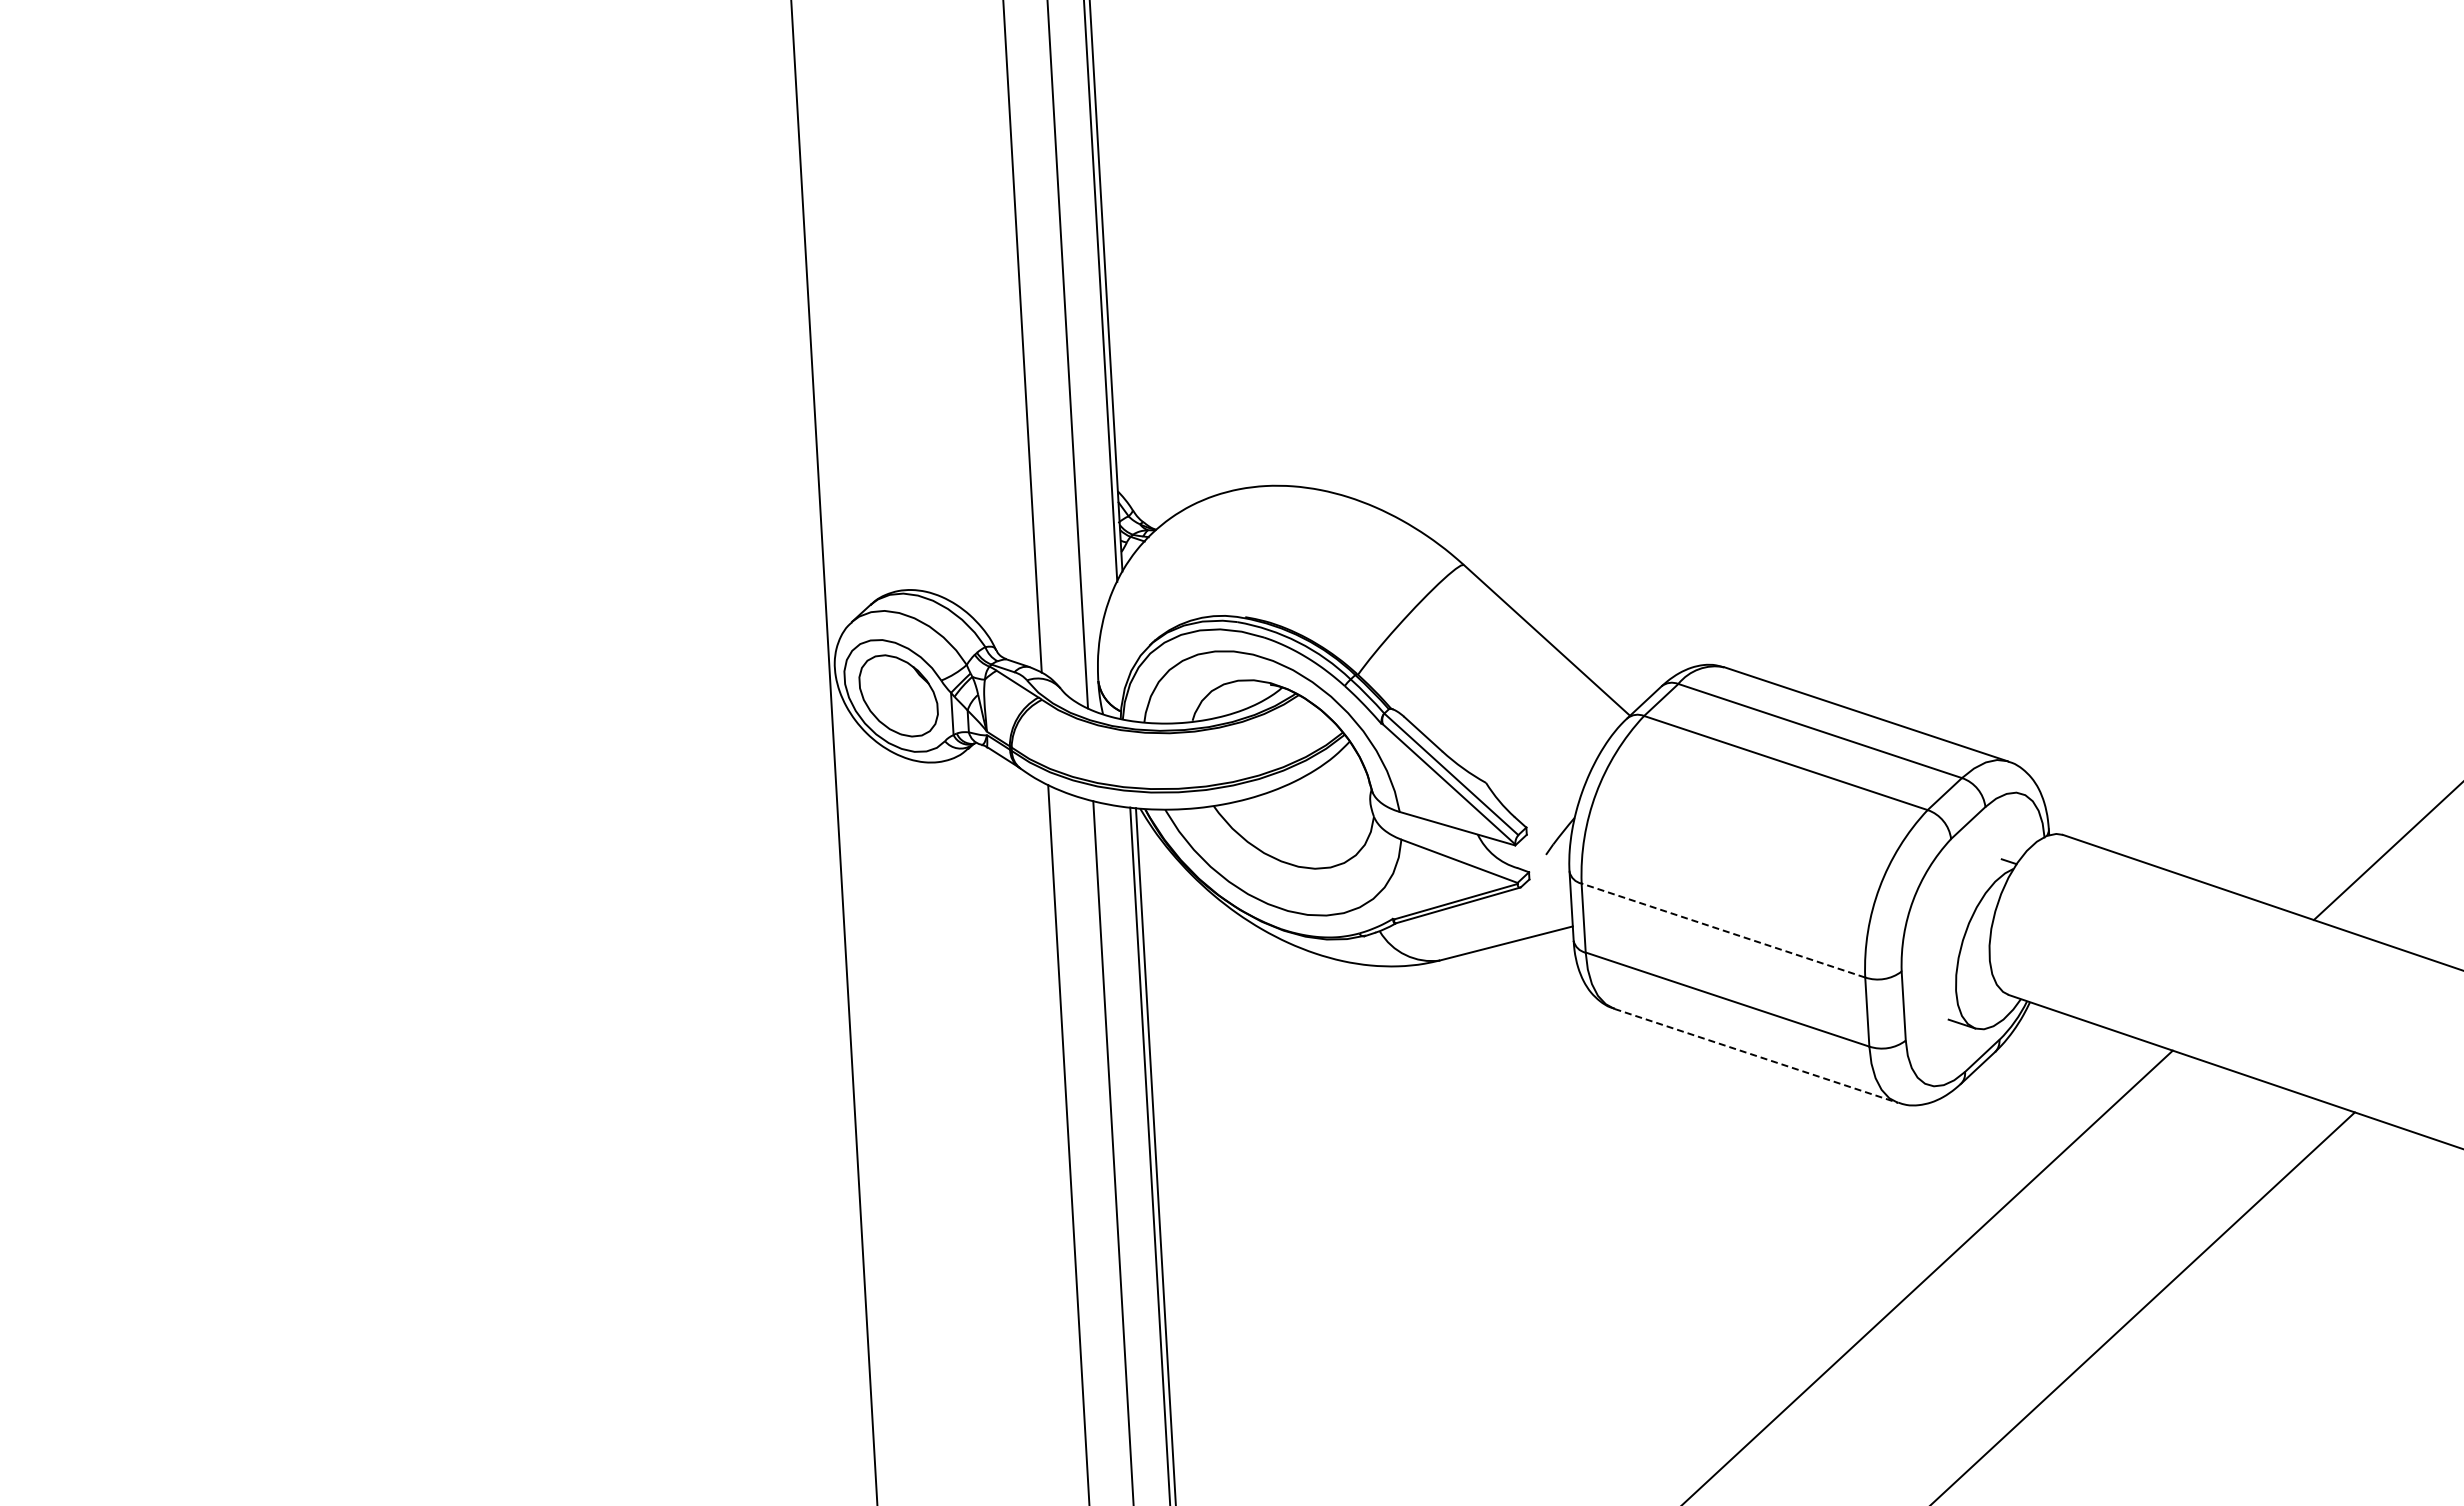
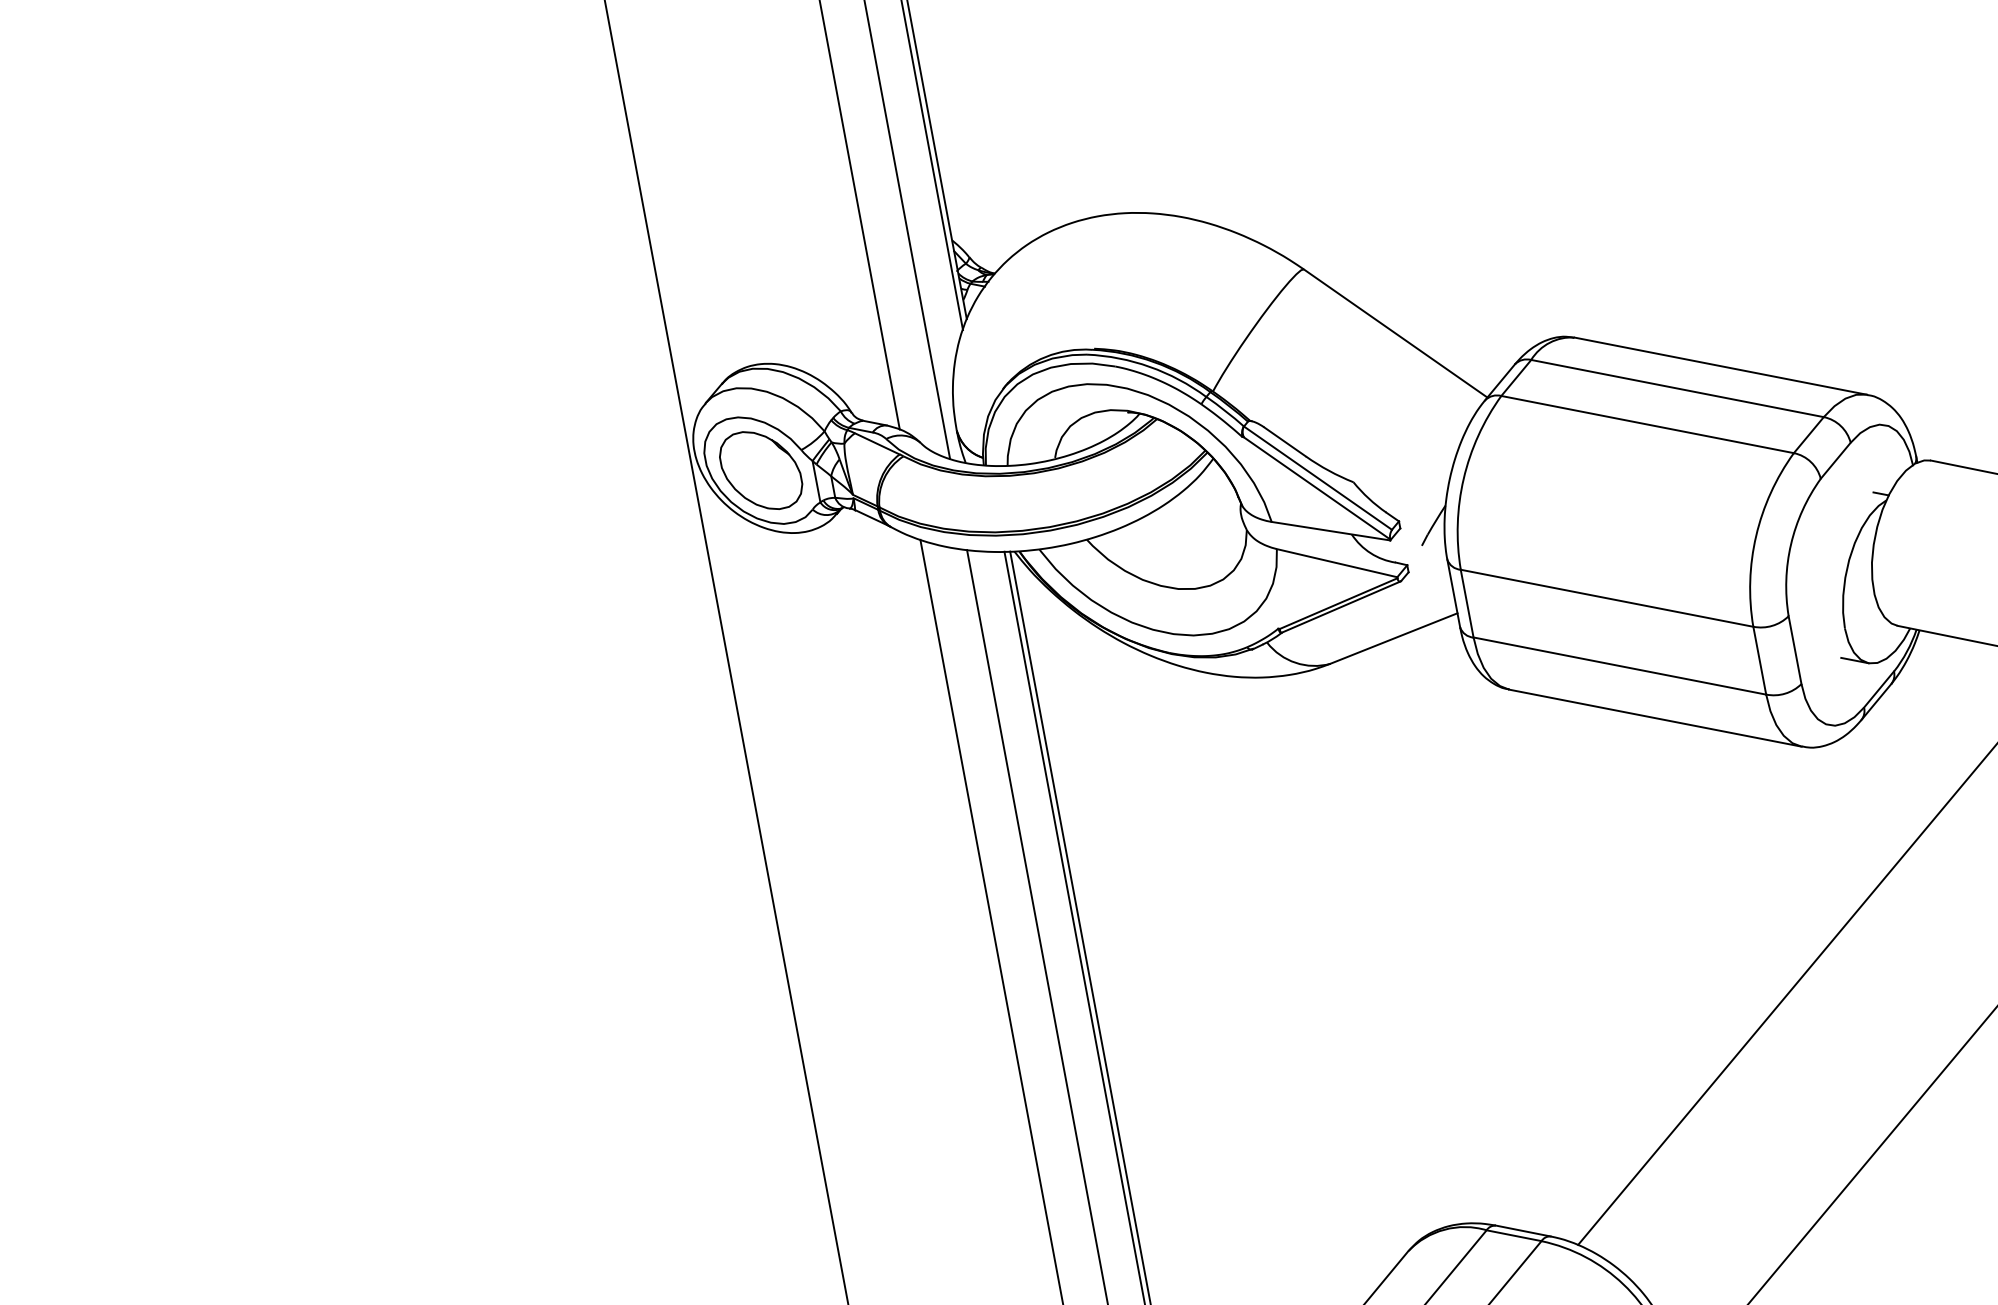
line: (1722, 930) -> (1606, 598), dashed -> solid
line: (1756, 1056) -> (1655, 718), dashed -> solid

